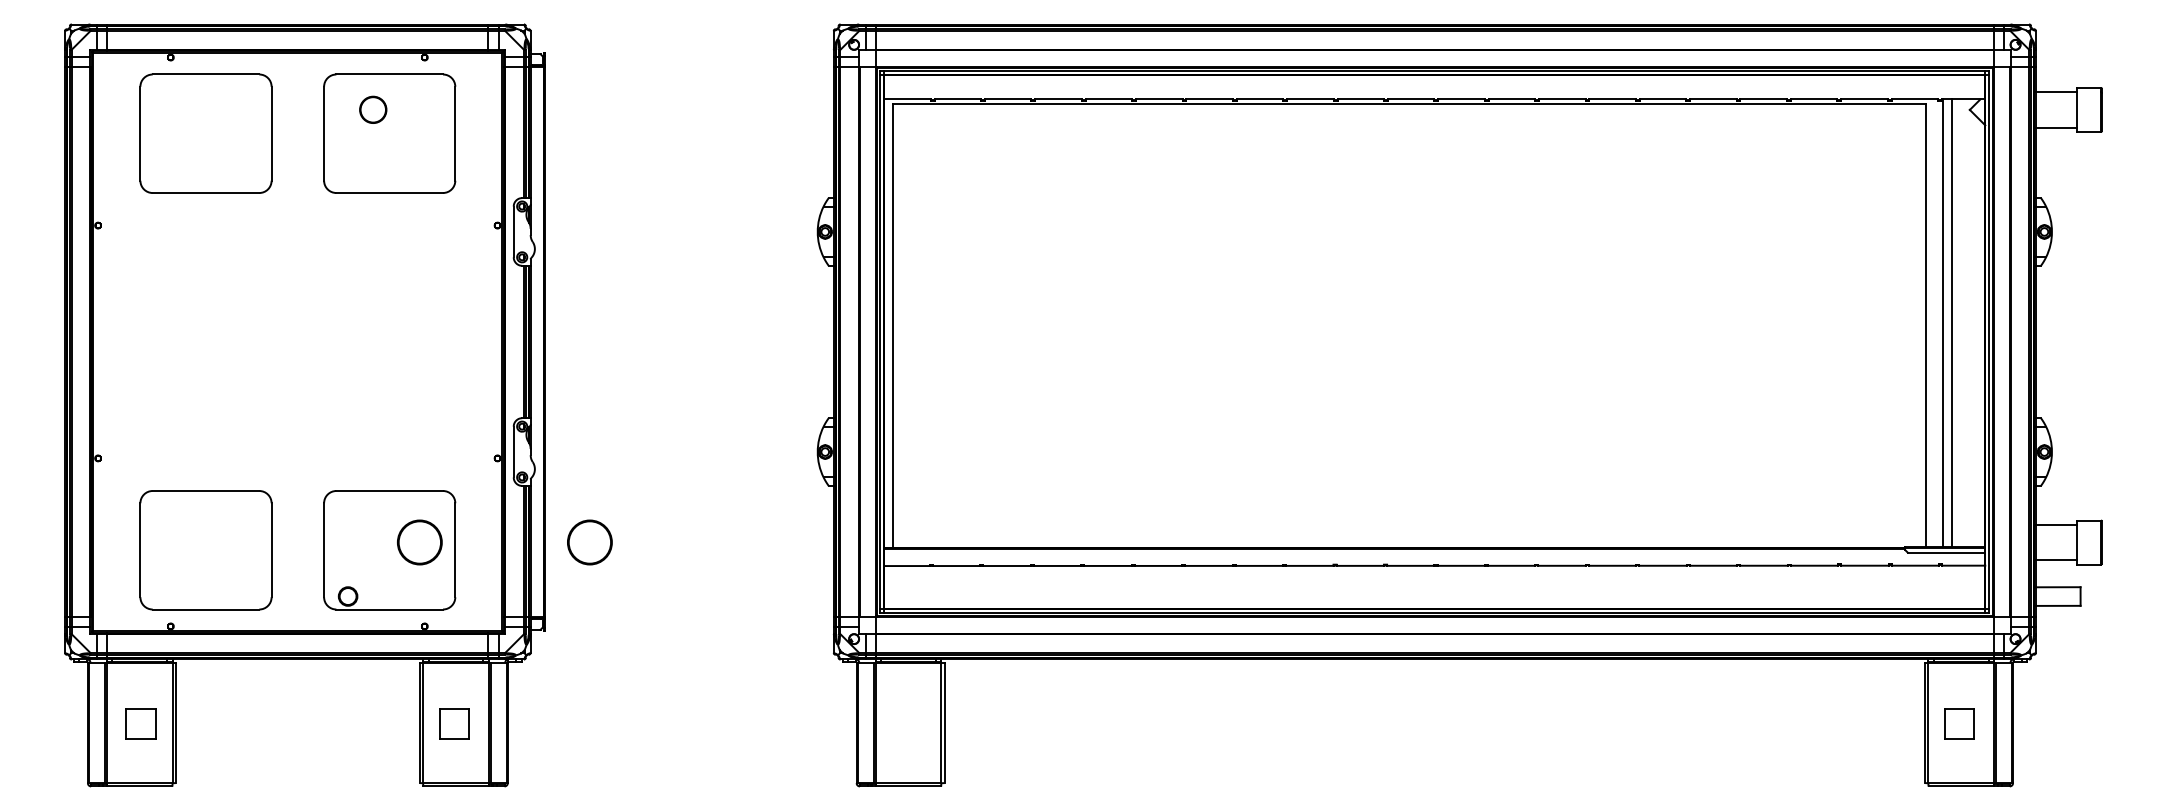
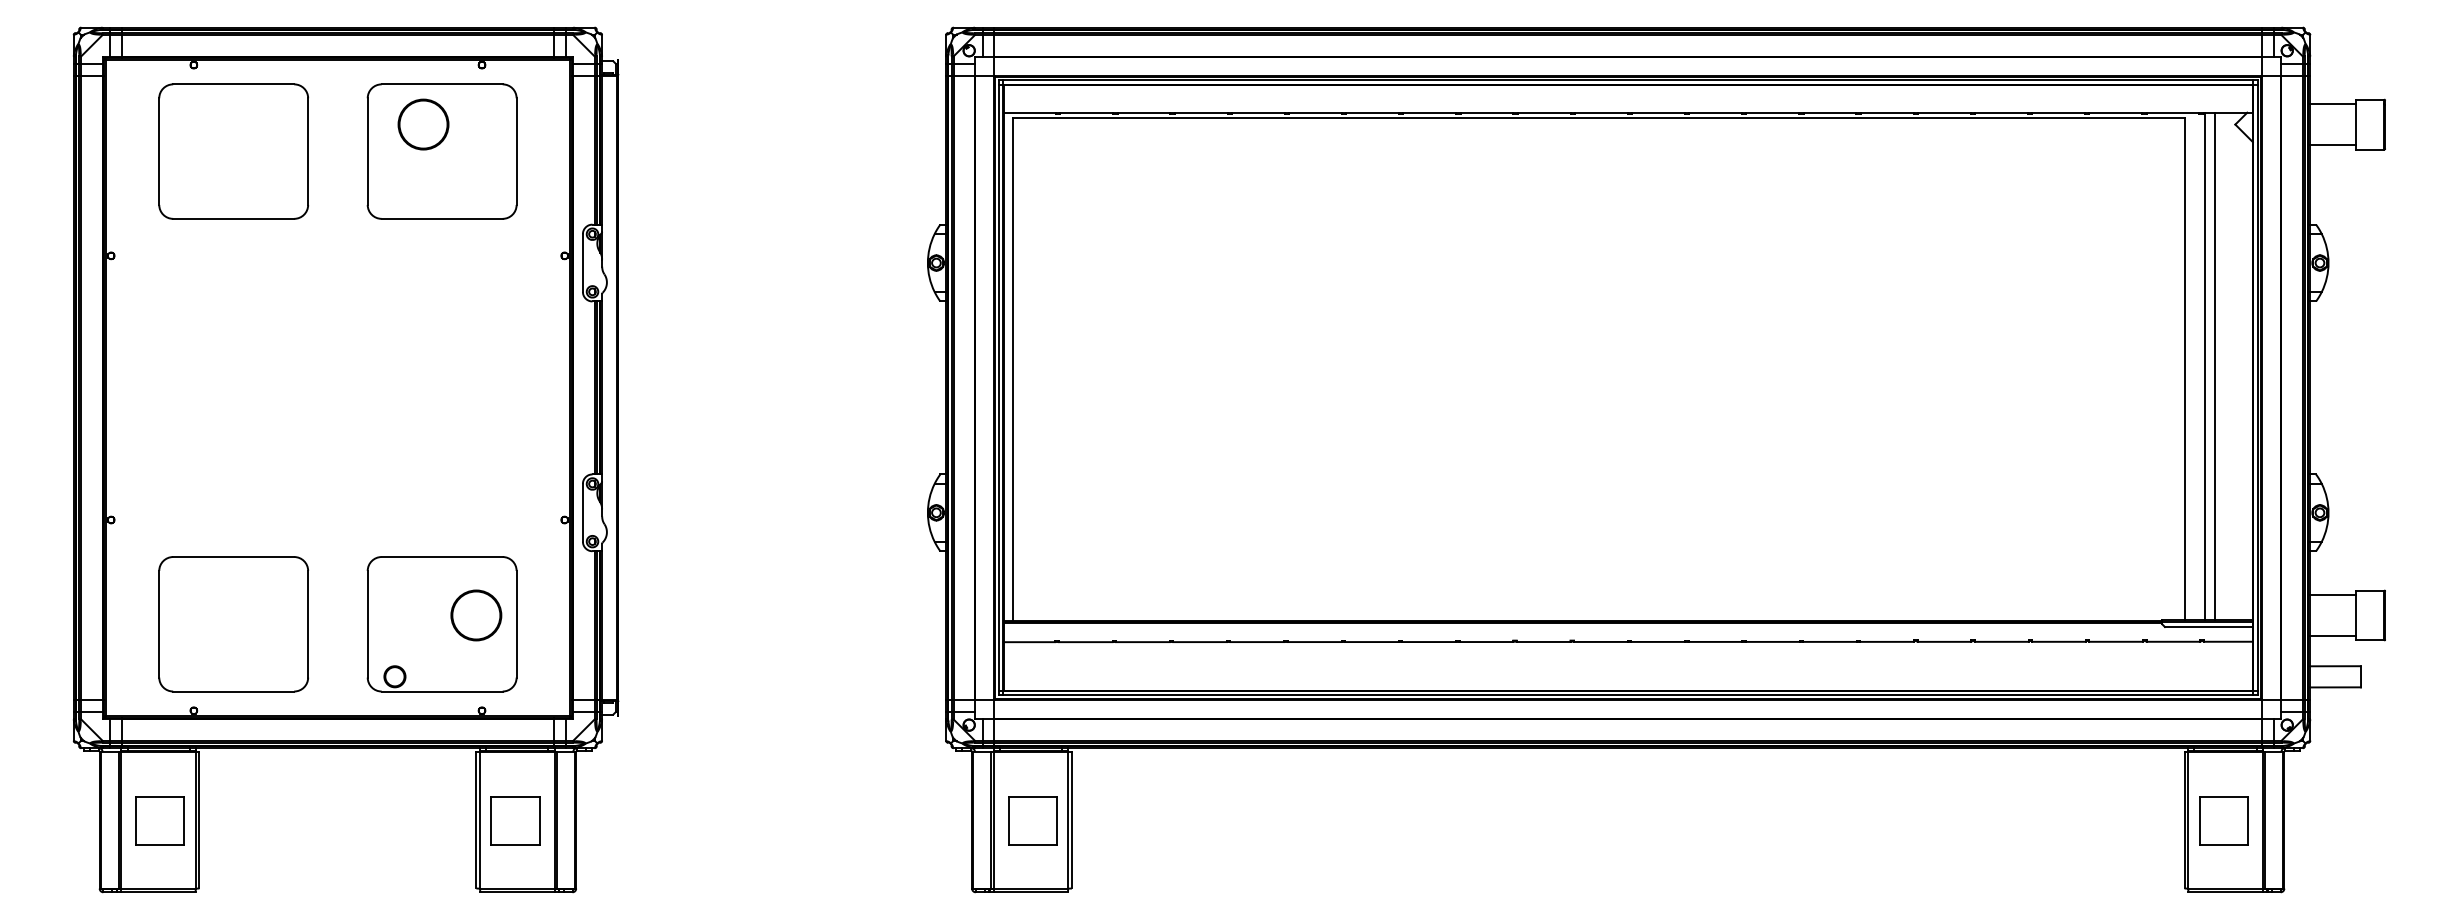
part: (373, 109) -> (423, 124), size x1.67
part: (590, 542) -> (669, 615), removed
part: (140, 723) -> (159, 820), size x1.43
part: (454, 723) -> (515, 820), size x1.43
part: (909, 723) -> (1032, 820), added
part: (1959, 723) -> (2223, 820), size x1.43

